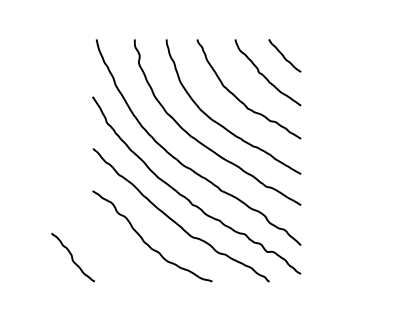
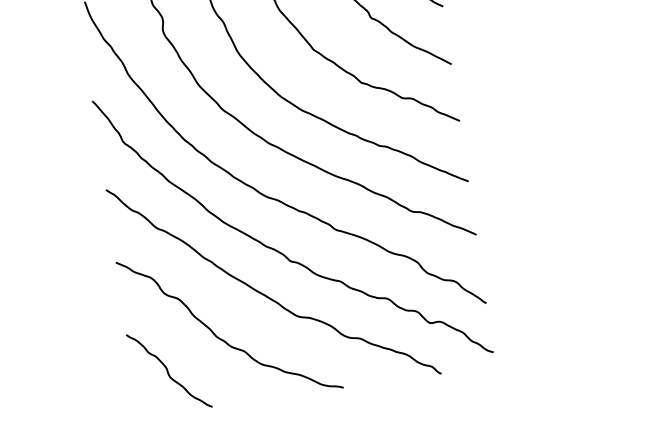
curve: (72, 257) -> (168, 371), moved

